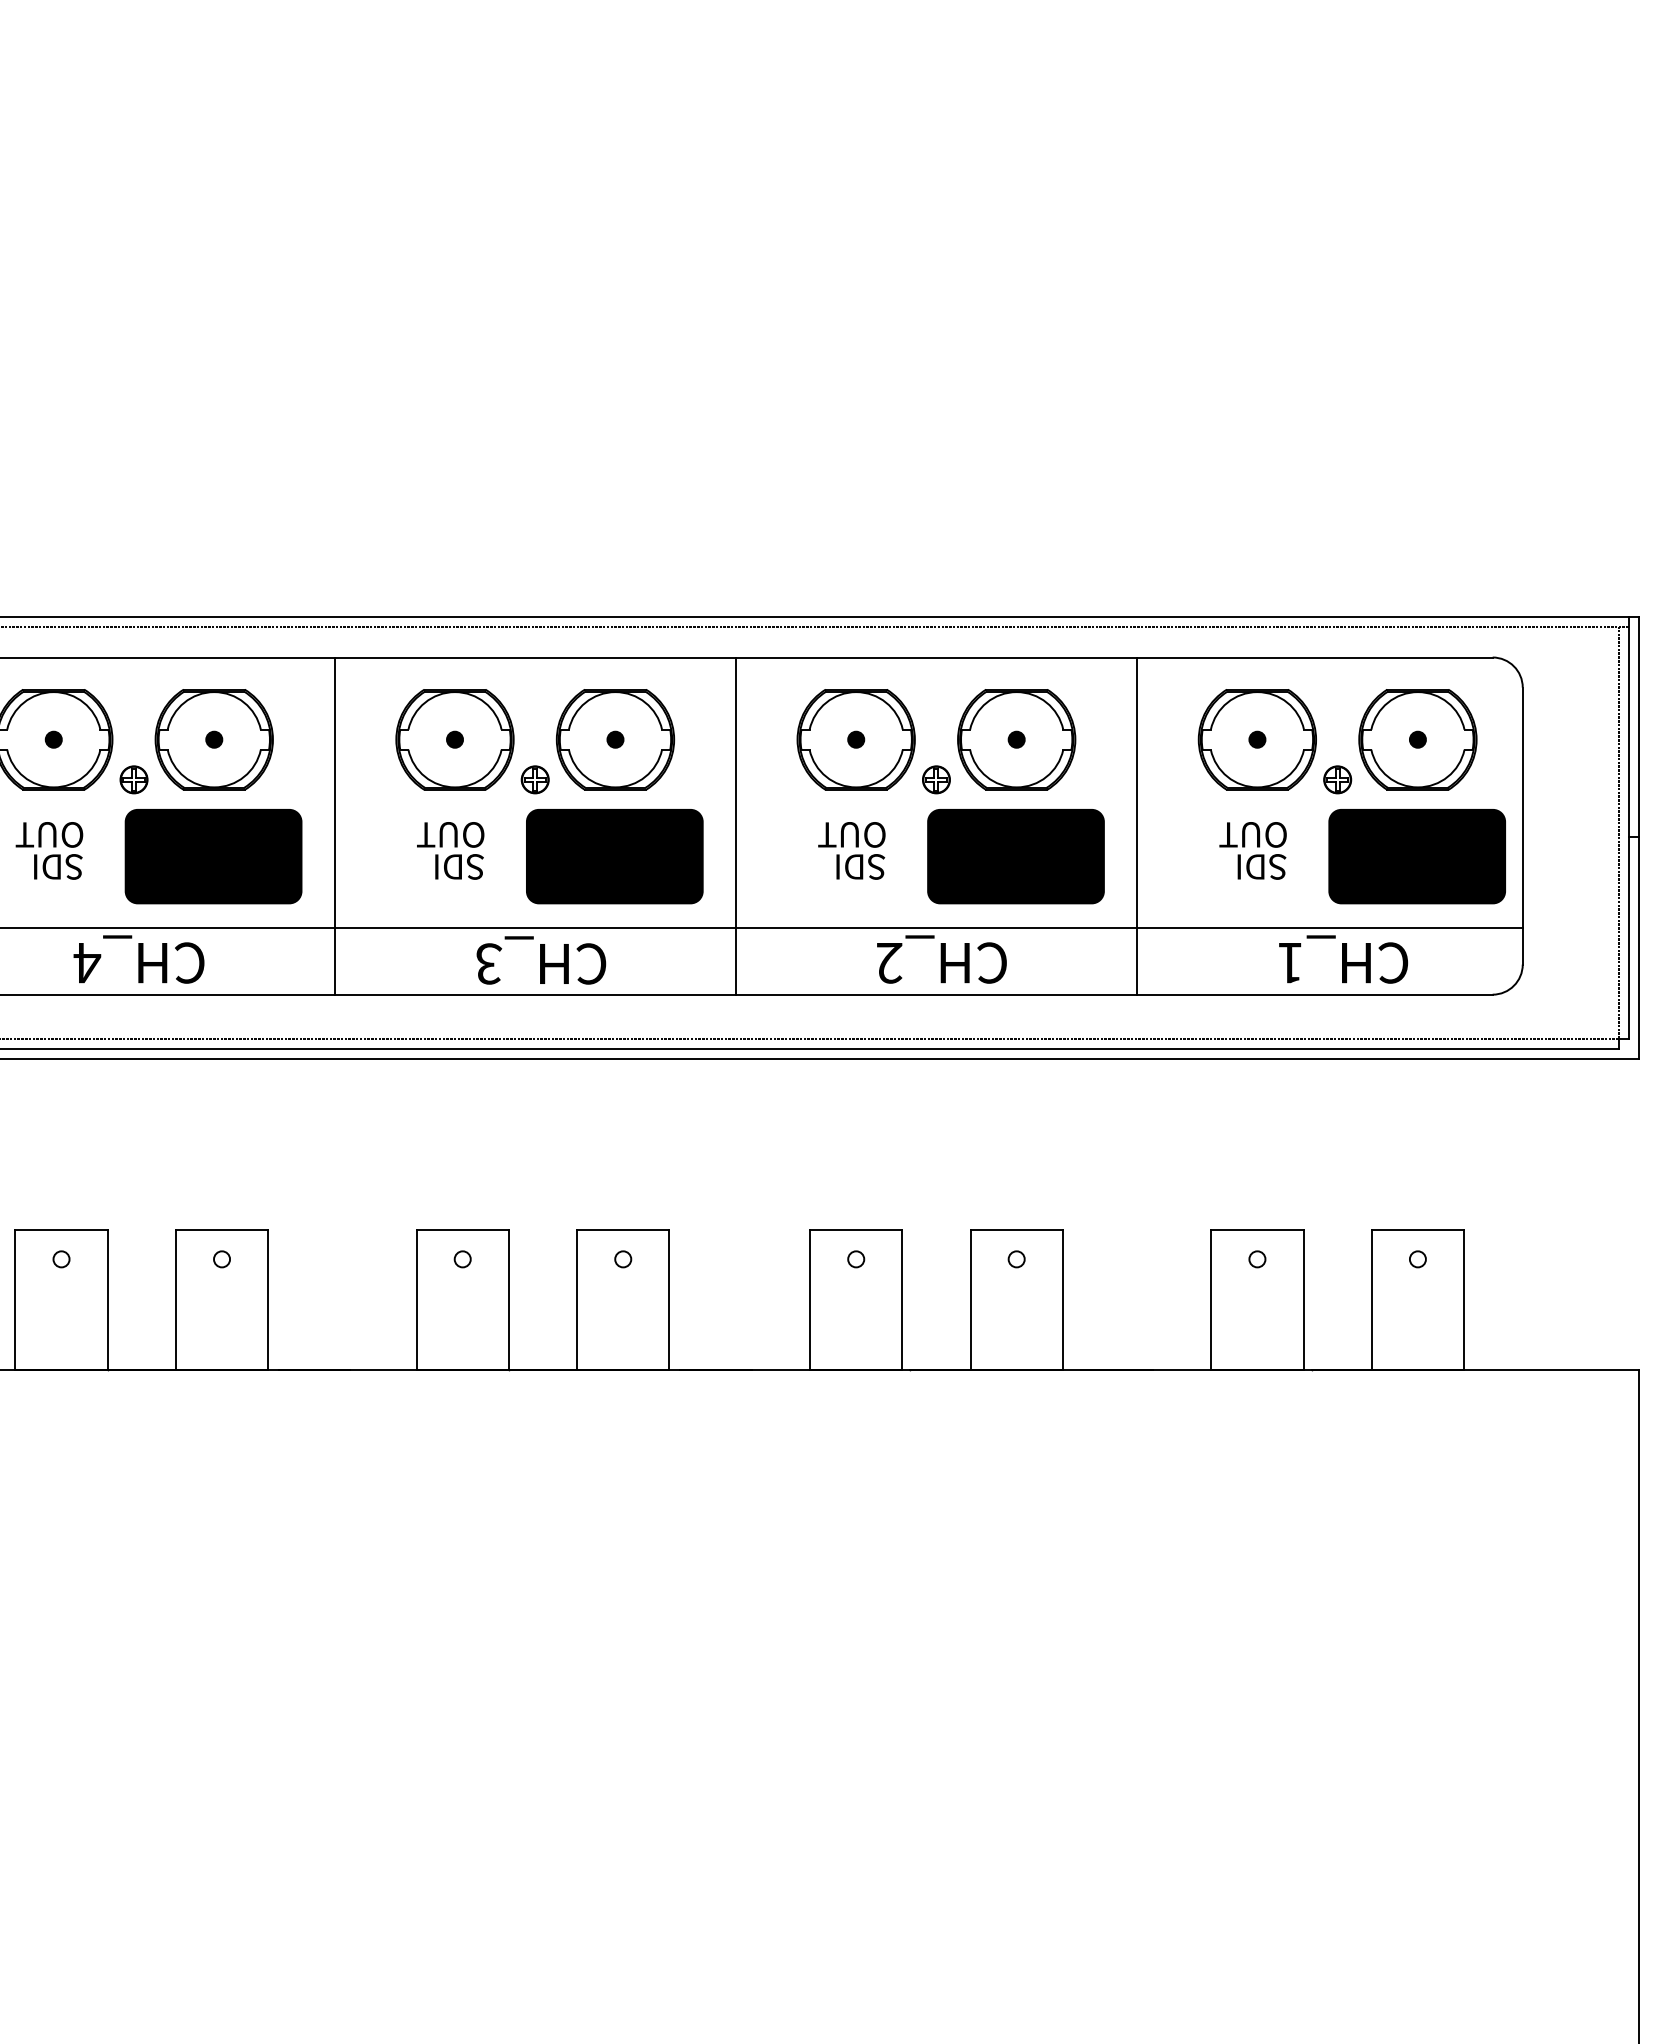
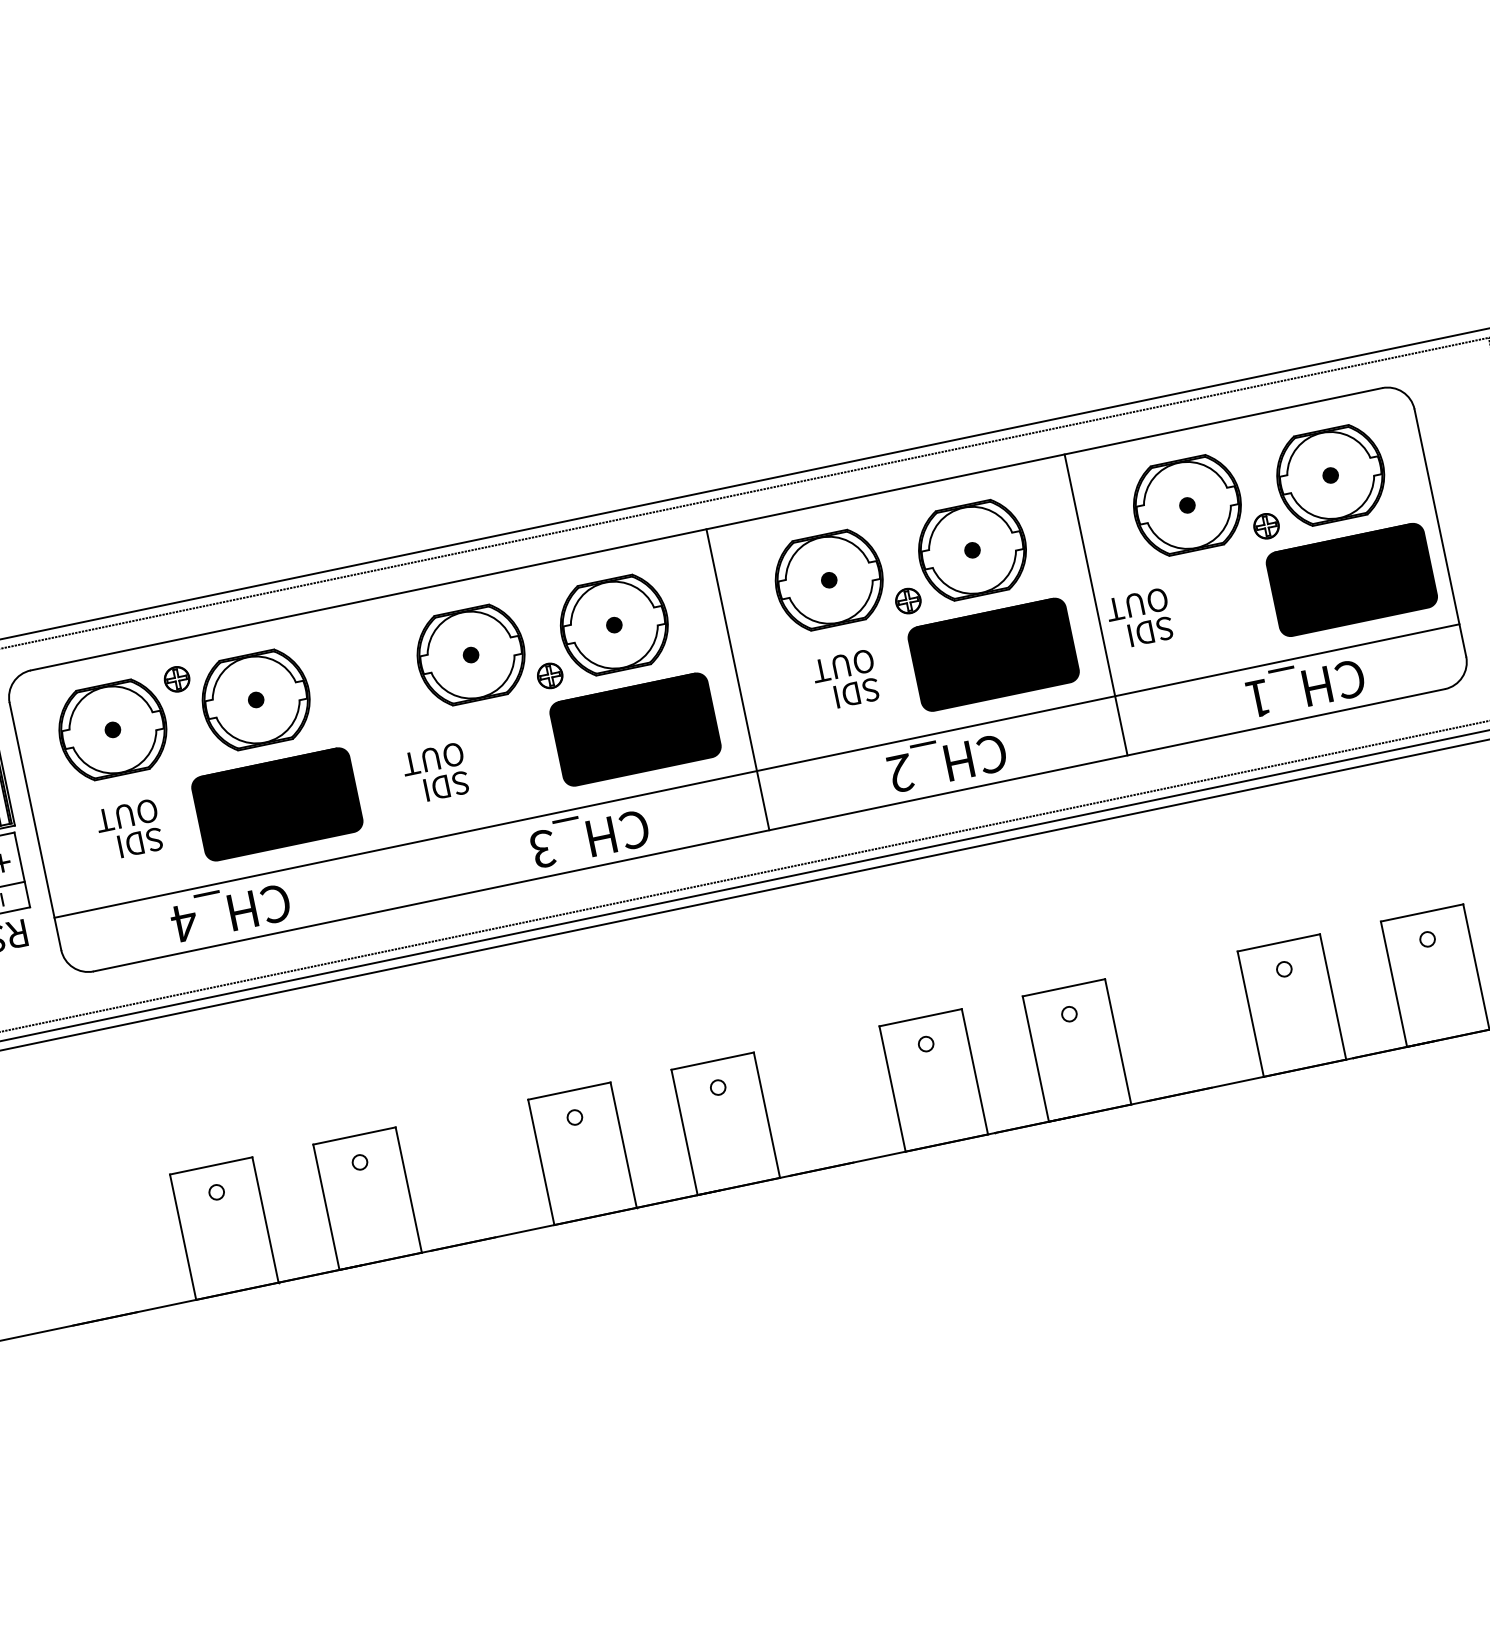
part: (133, 779) -> (176, 679), moved
line: (334, 825) -> (379, 754), removed
text: (450, 850) -> (435, 773), moved
text: (1252, 850) -> (1139, 618), moved

